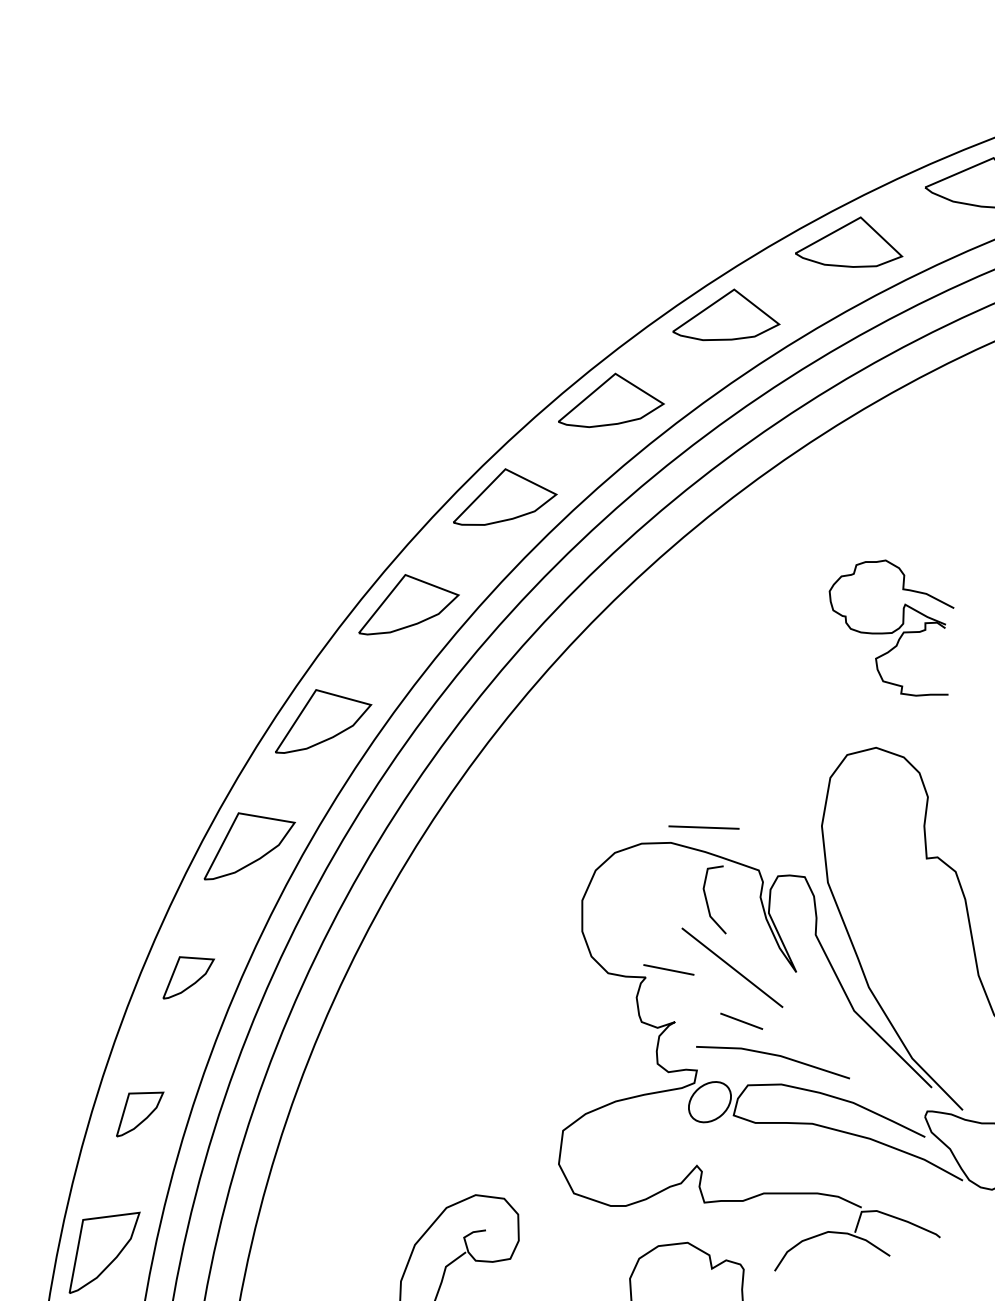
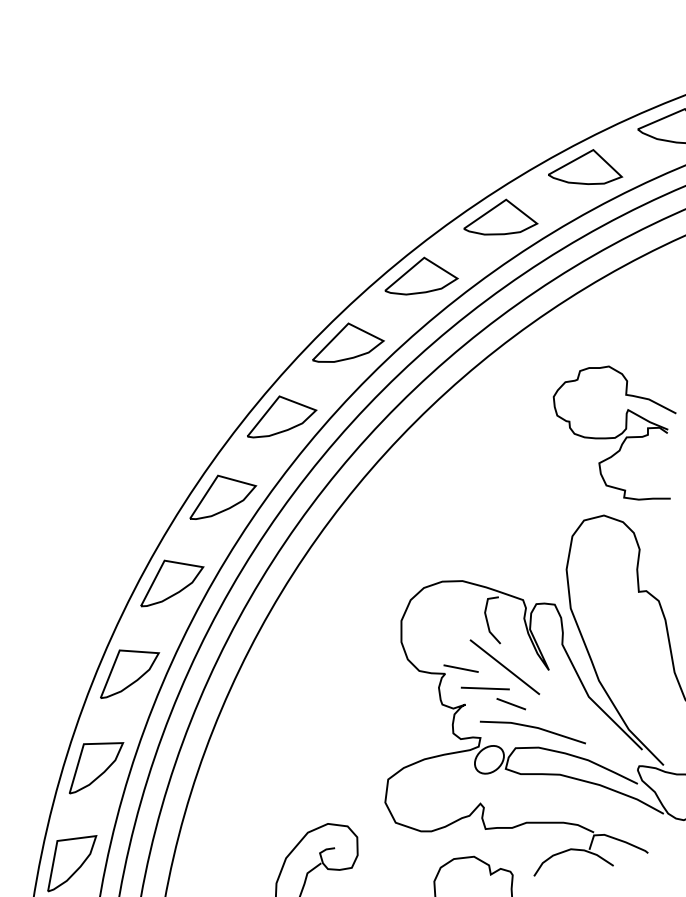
part: (891, 627) -> (614, 432), size x1.43
line: (702, 827) -> (484, 688), moved
part: (189, 976) -> (130, 673), size x1.67
part: (139, 1114) -> (96, 768), size x1.67

